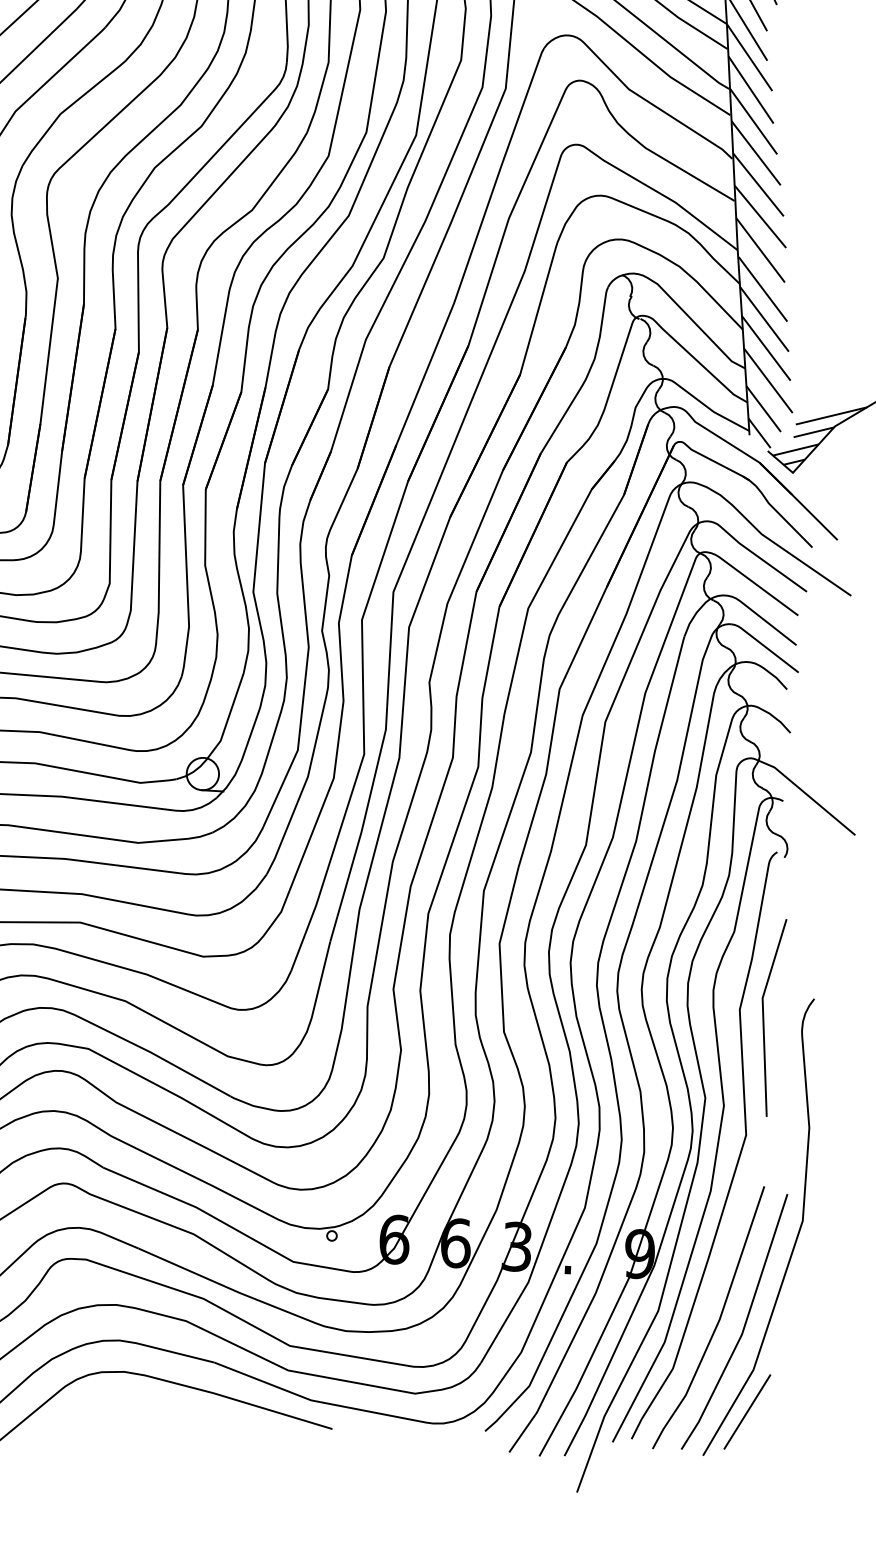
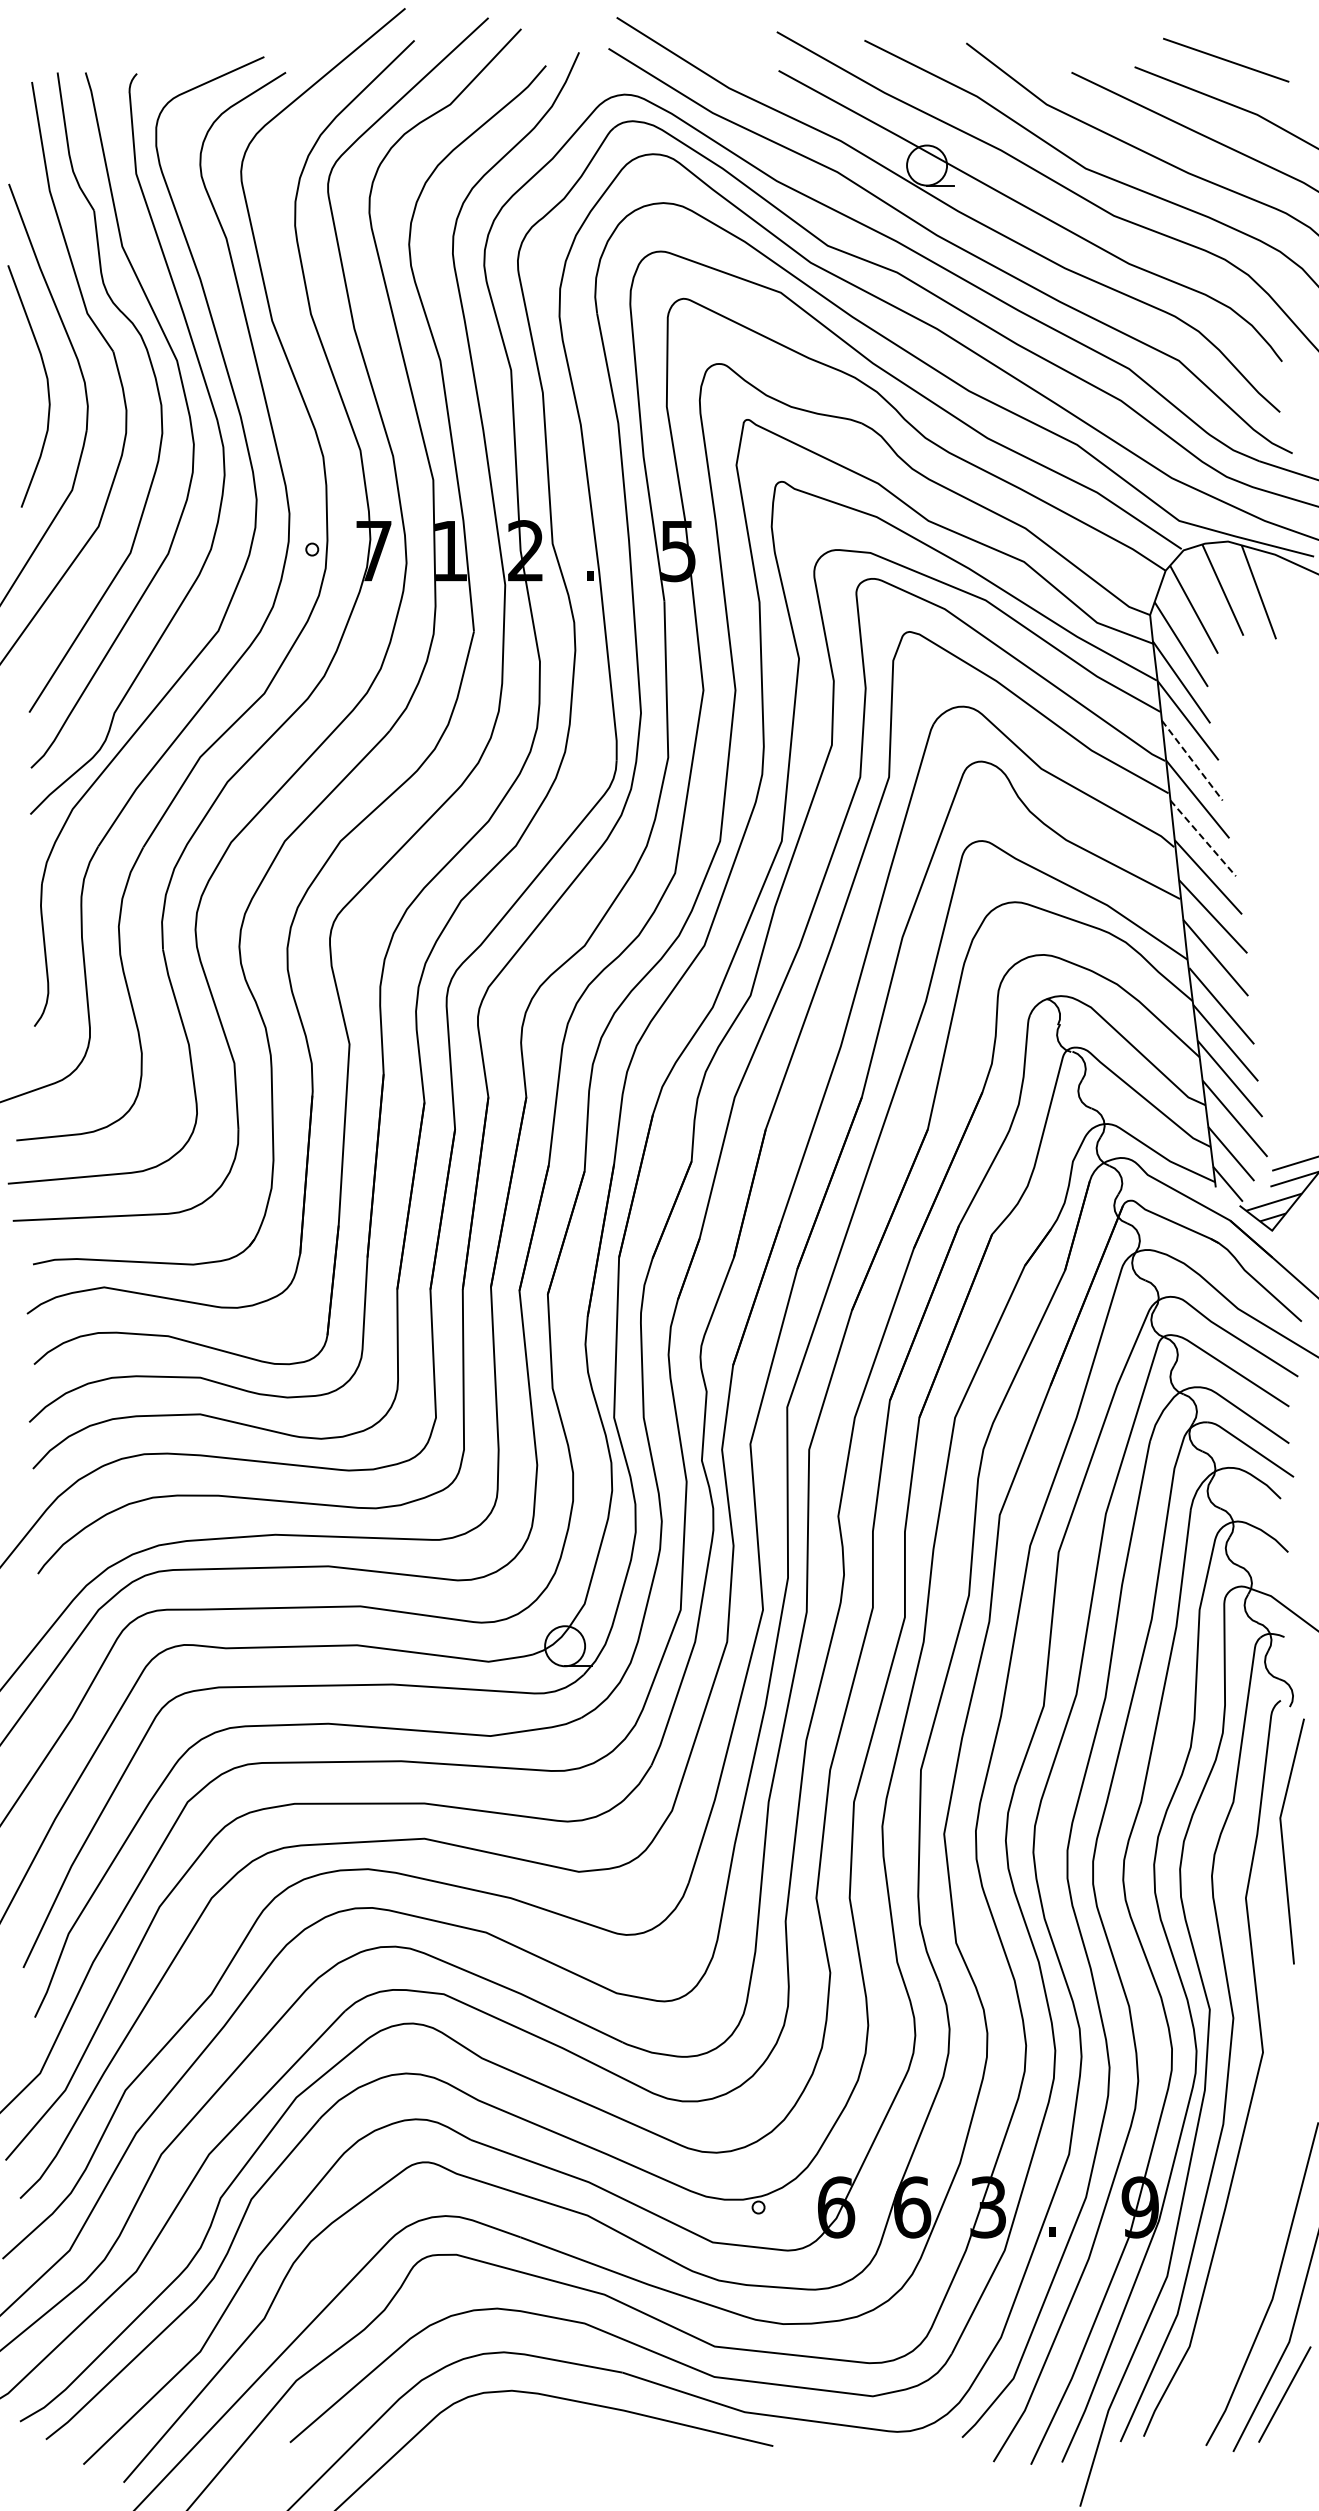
line: (751, 90) -> (1192, 761), solid -> dashed
line: (756, 153) -> (1203, 838), solid -> dashed
line: (764, 1017) -> (1283, 1841), moved
line: (717, 1321) -> (1241, 2285), removed

